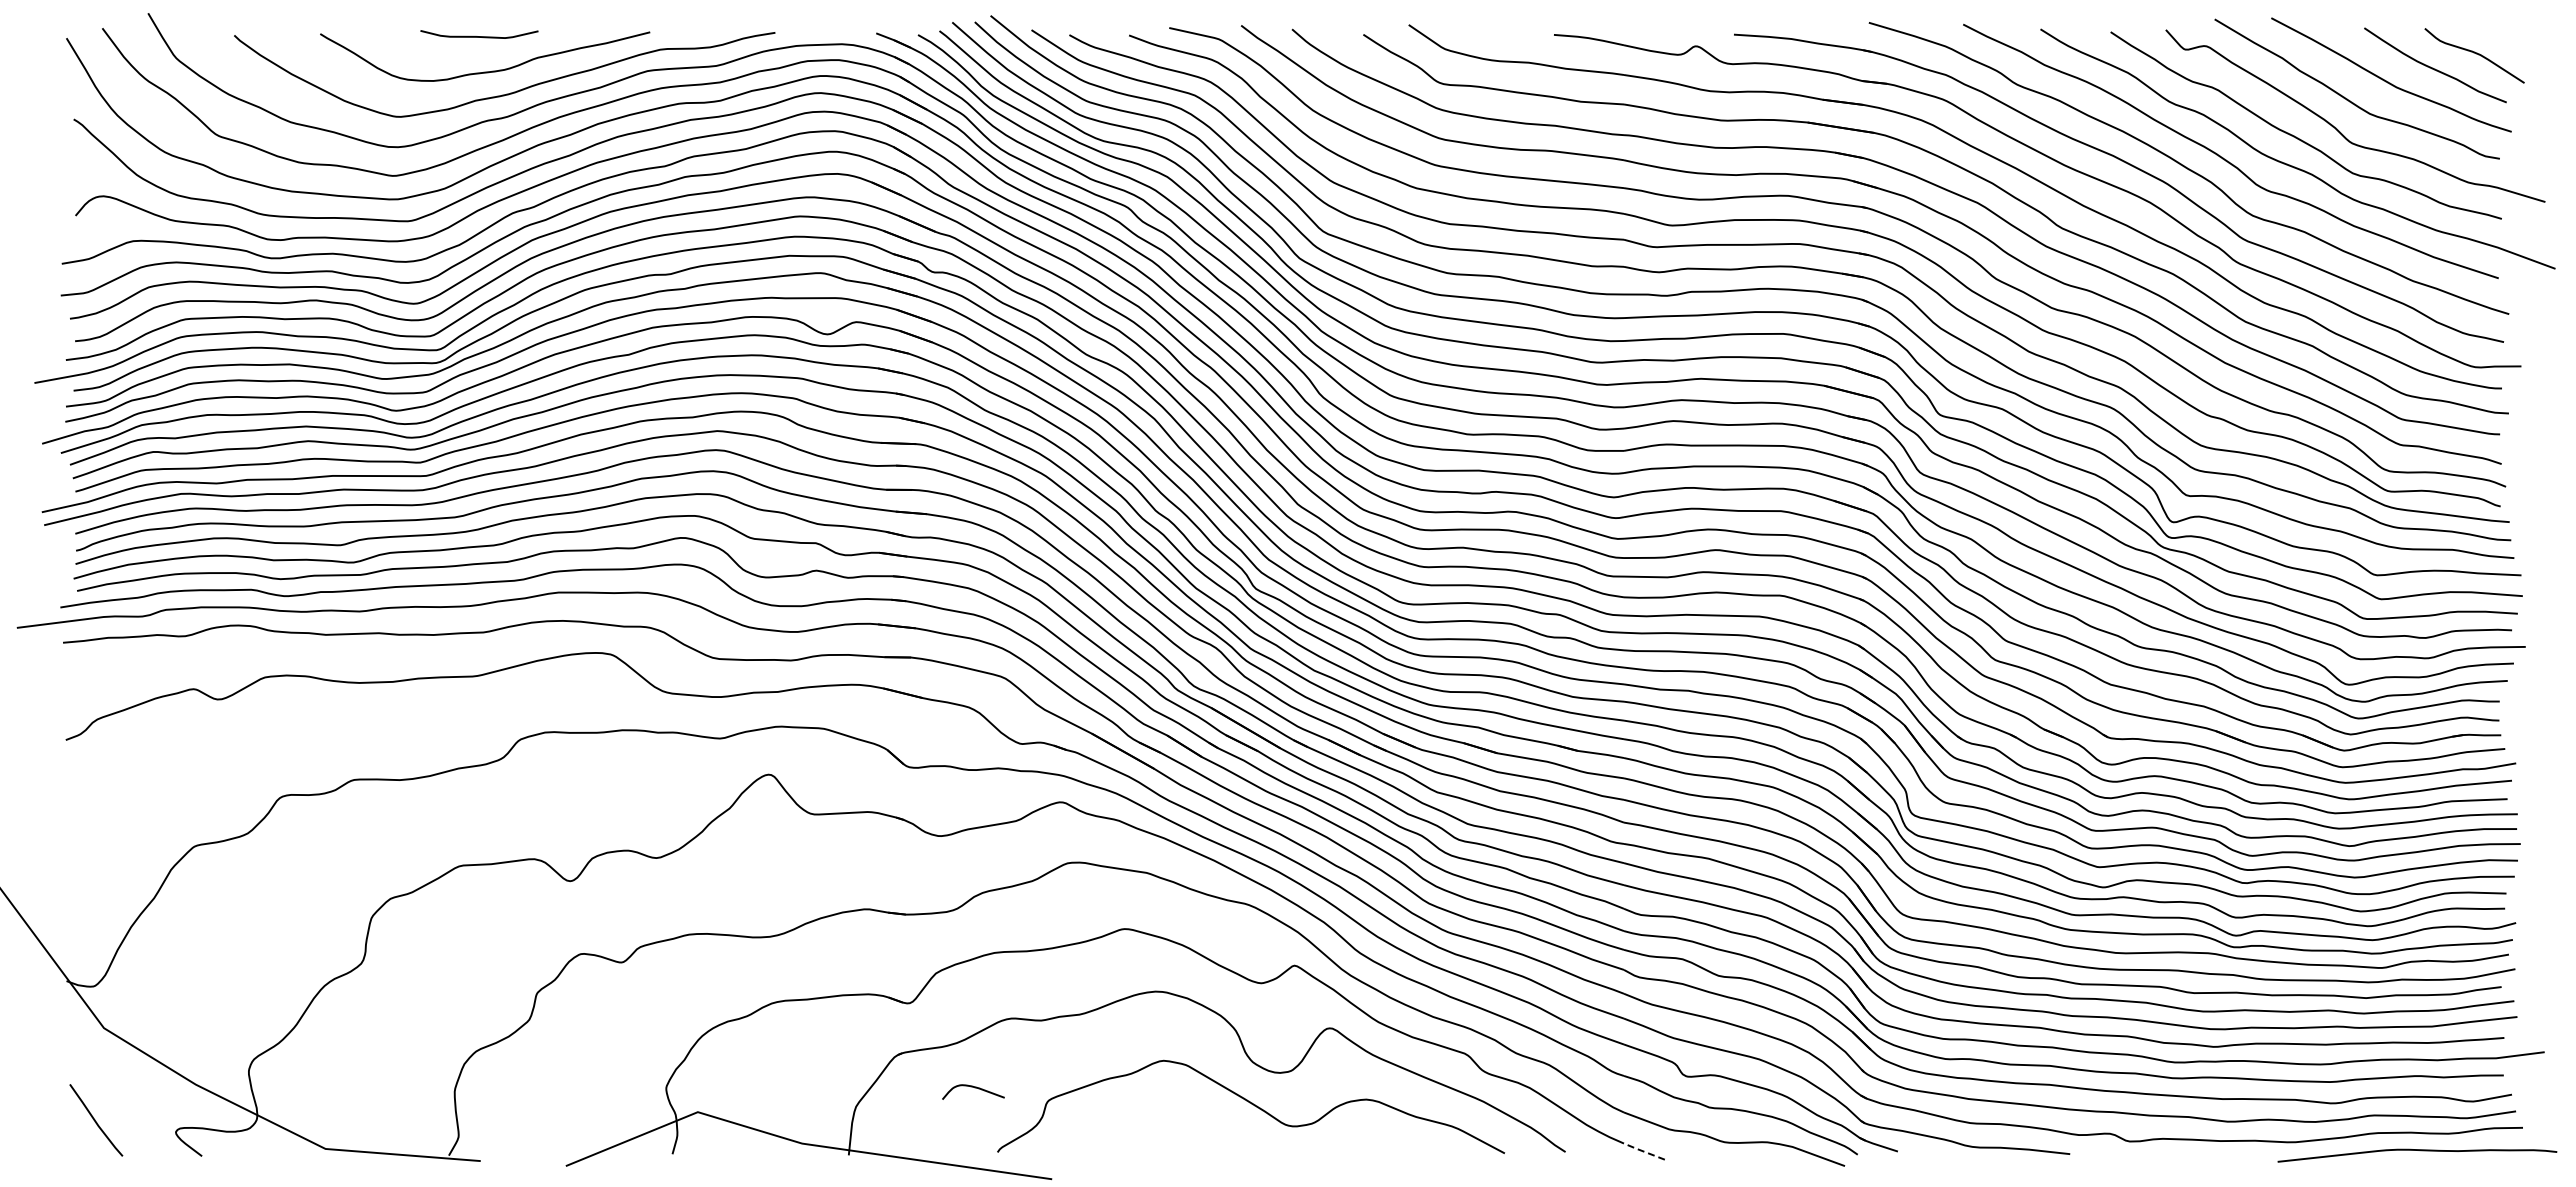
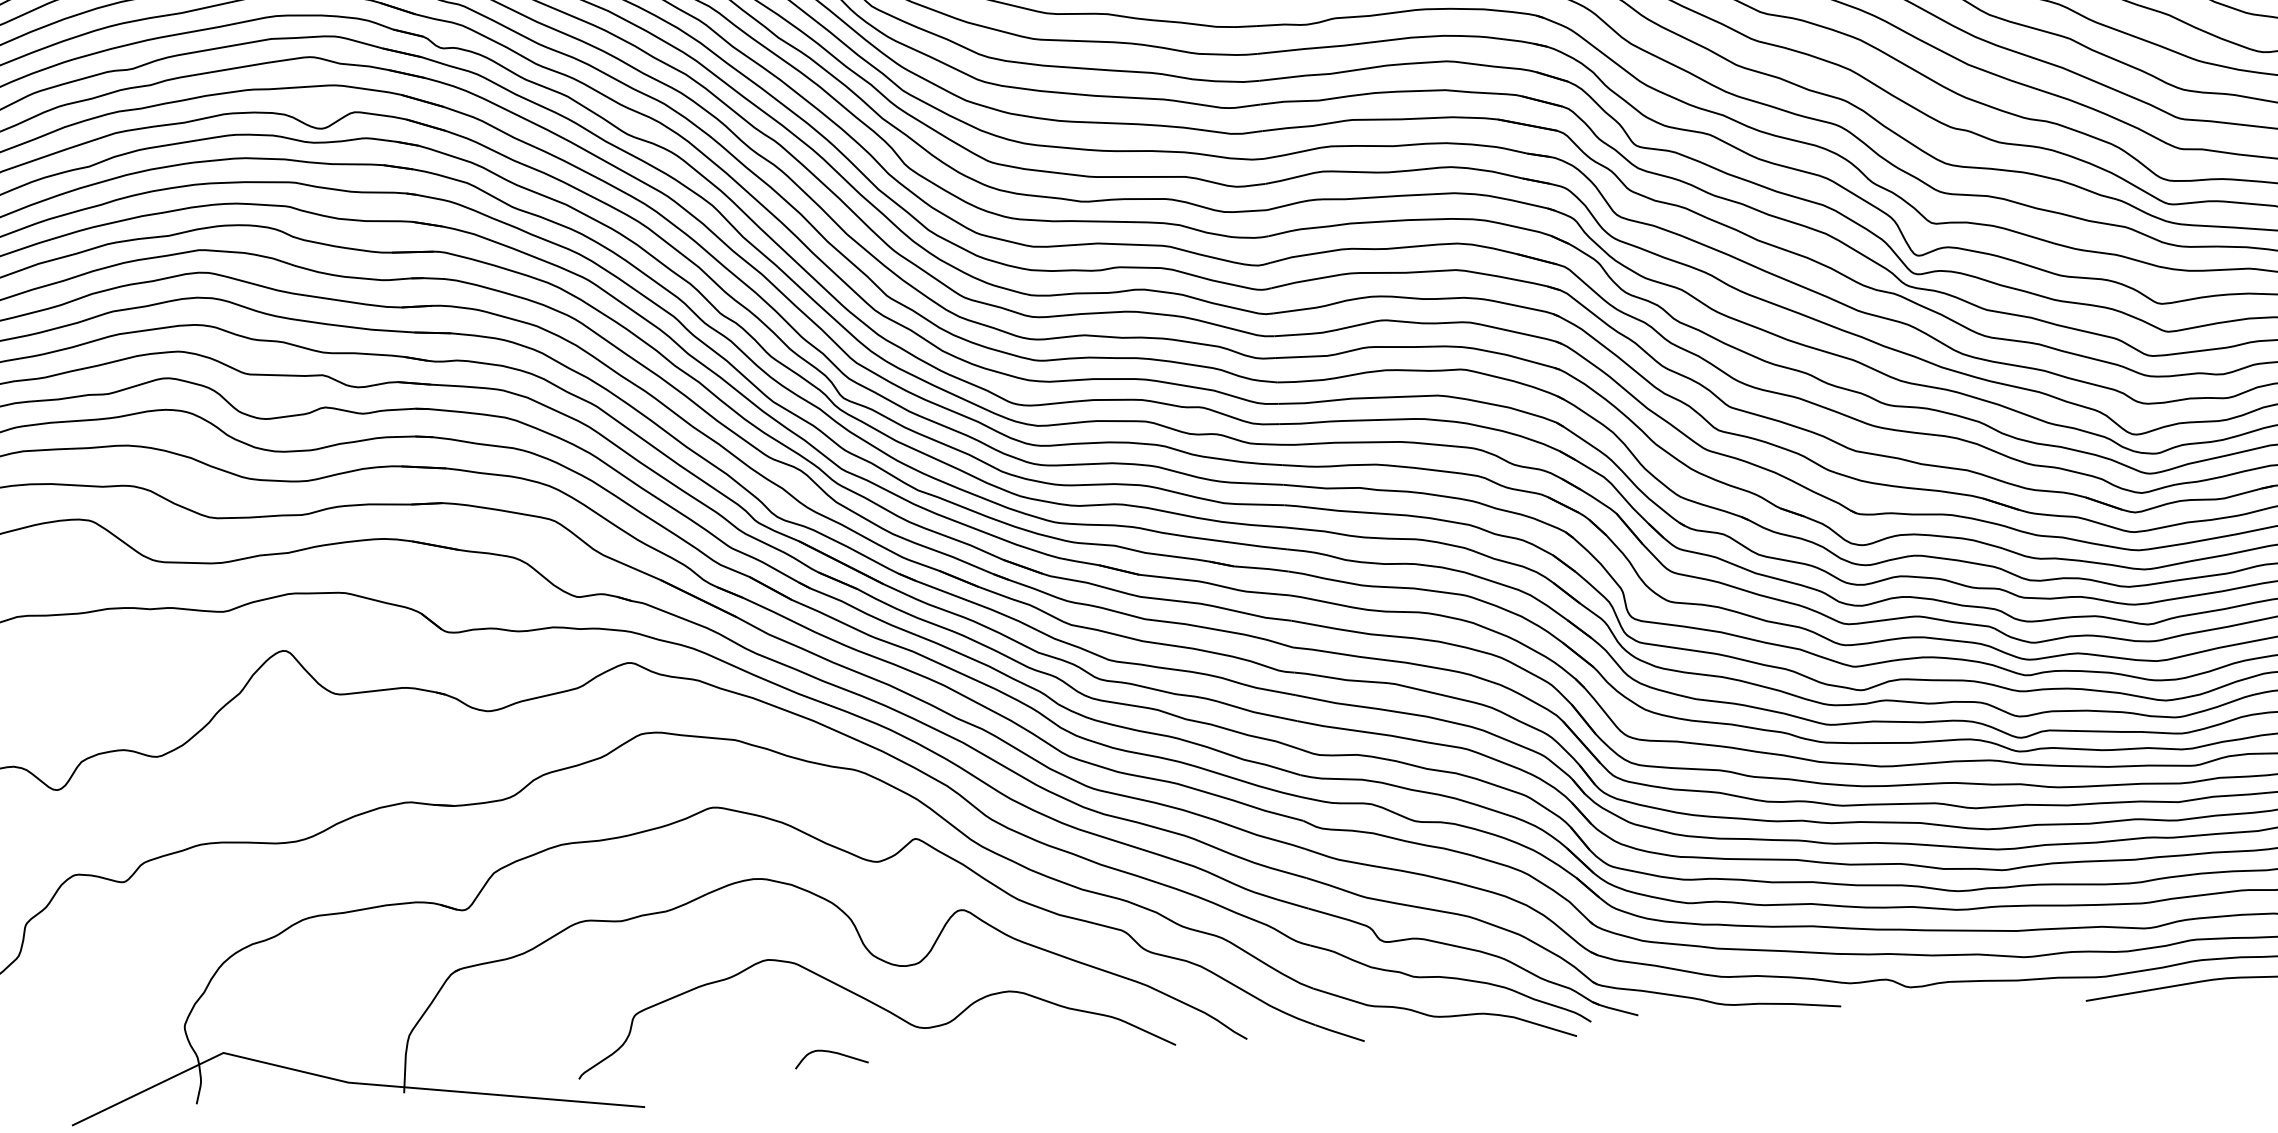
curve: (974, 1088) -> (832, 1053), moved
line: (1643, 1151) -> (1338, 1033), dashed -> solid

